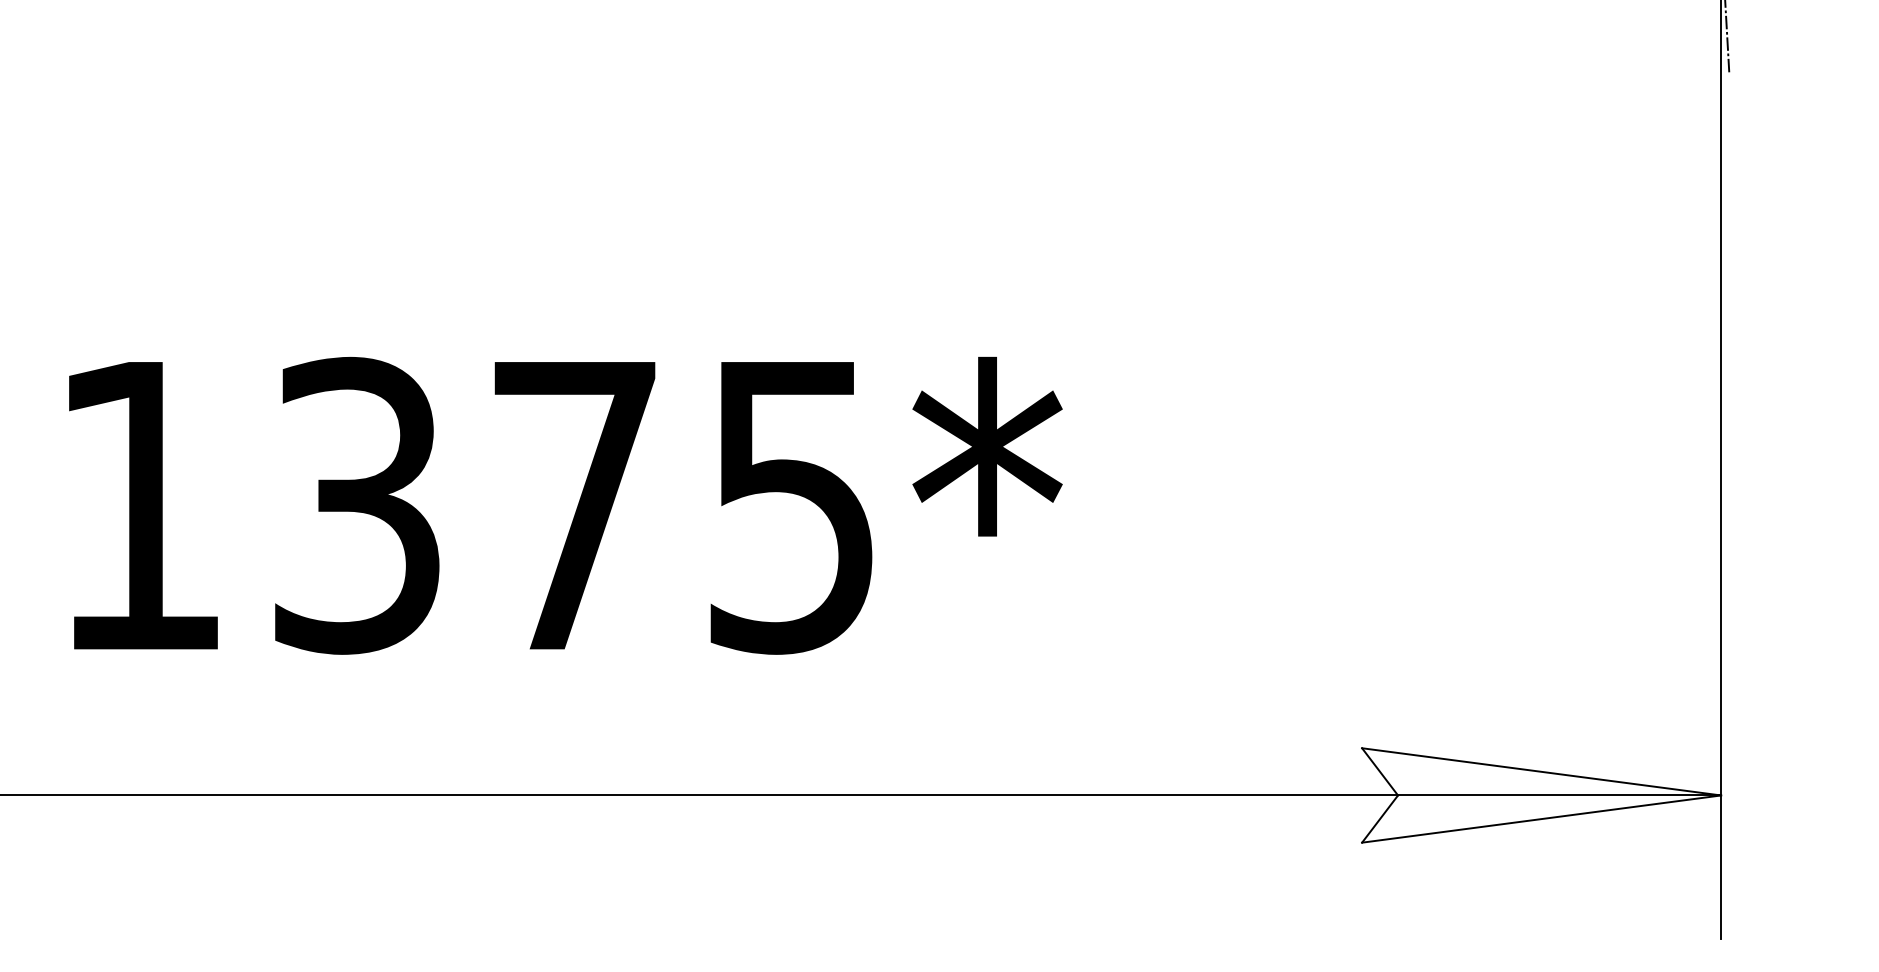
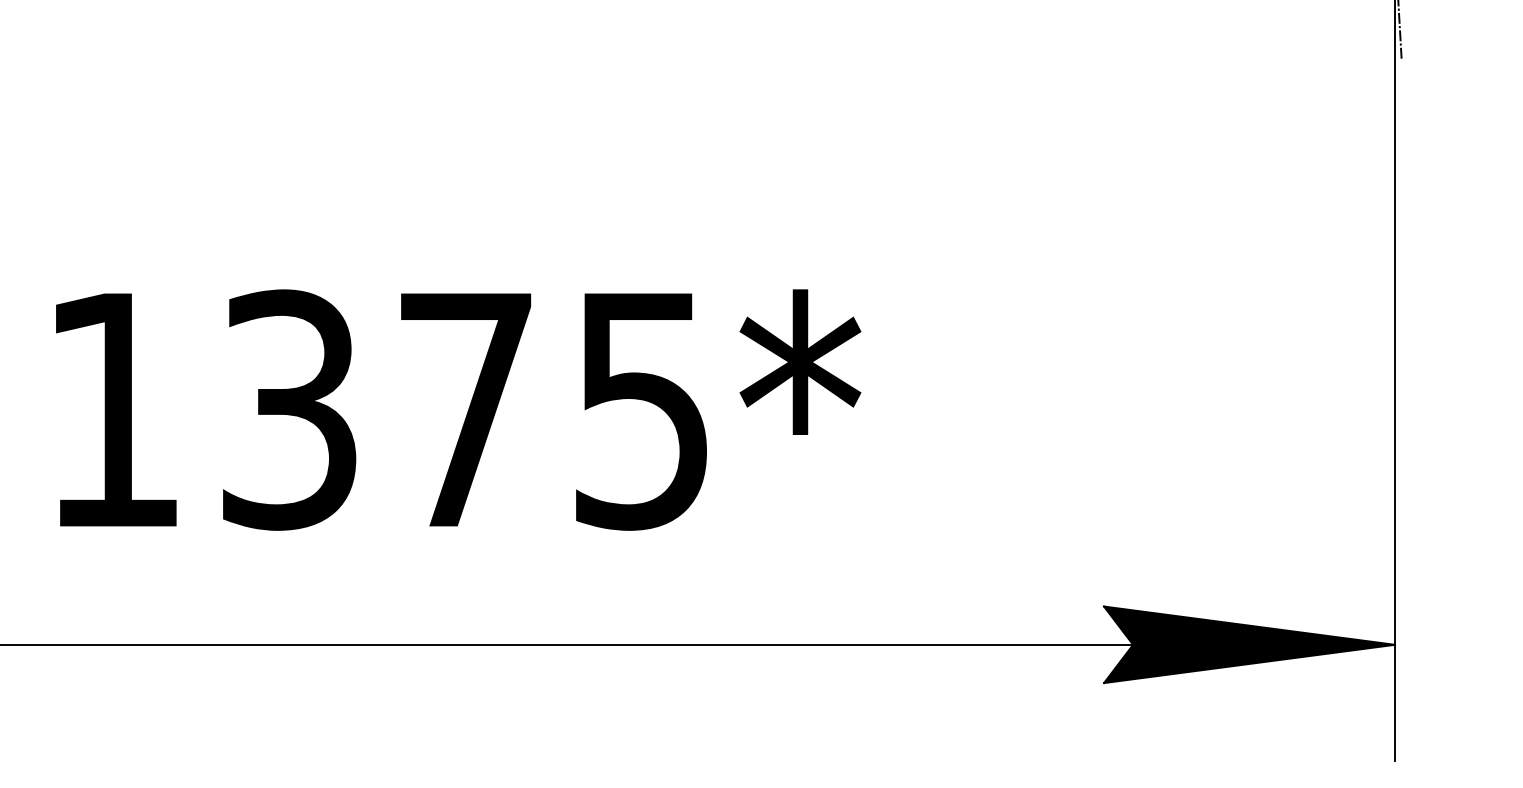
fill: (1541, 795) -> (1249, 644), added

